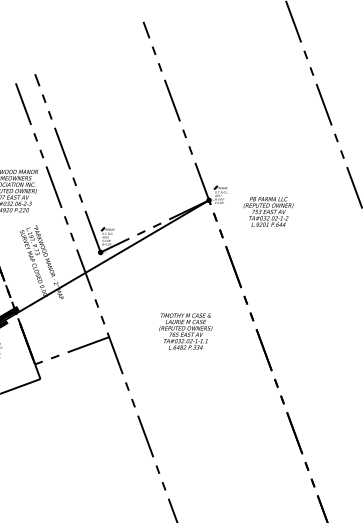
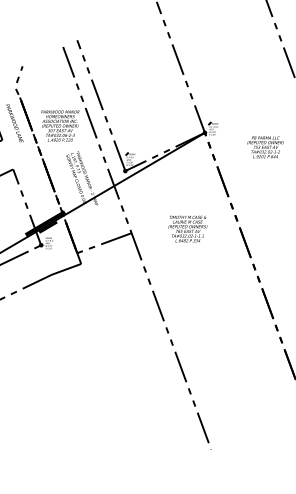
text: (268, 212) -> (265, 147), moved

